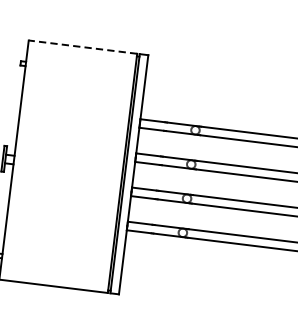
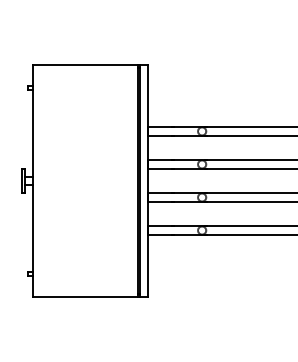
line: (82, 47) -> (84, 65), dashed -> solid

